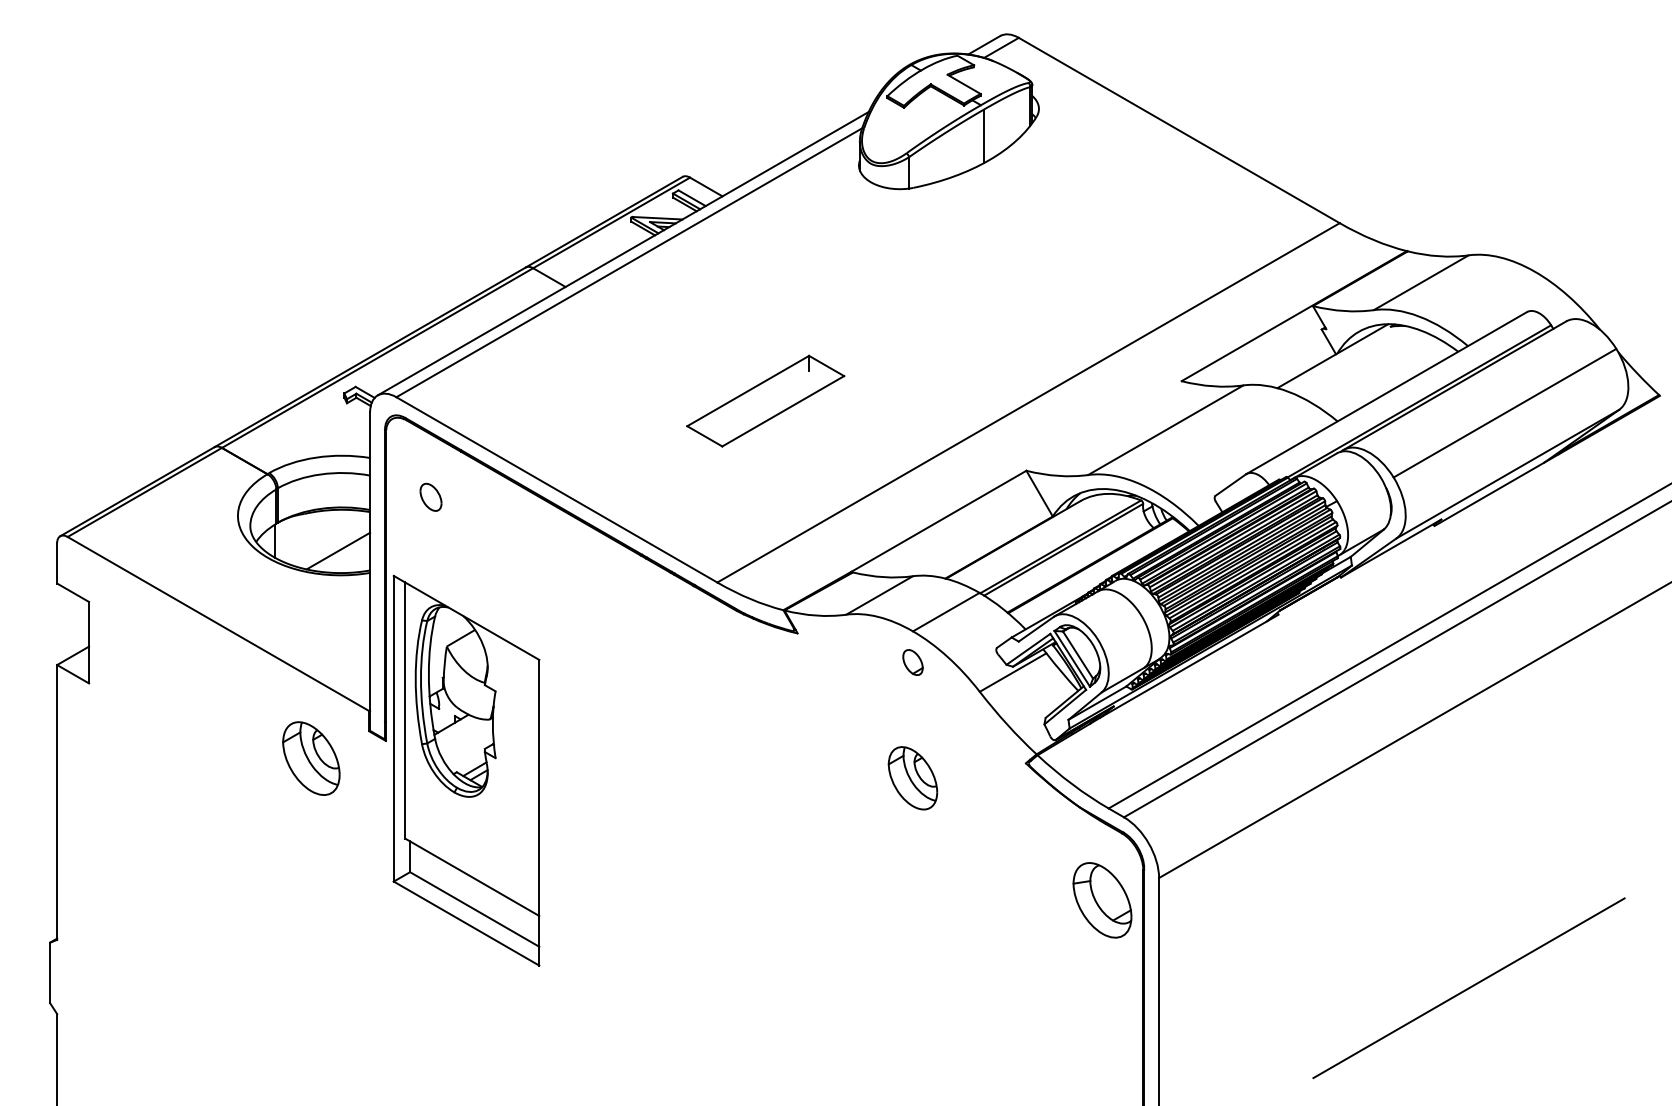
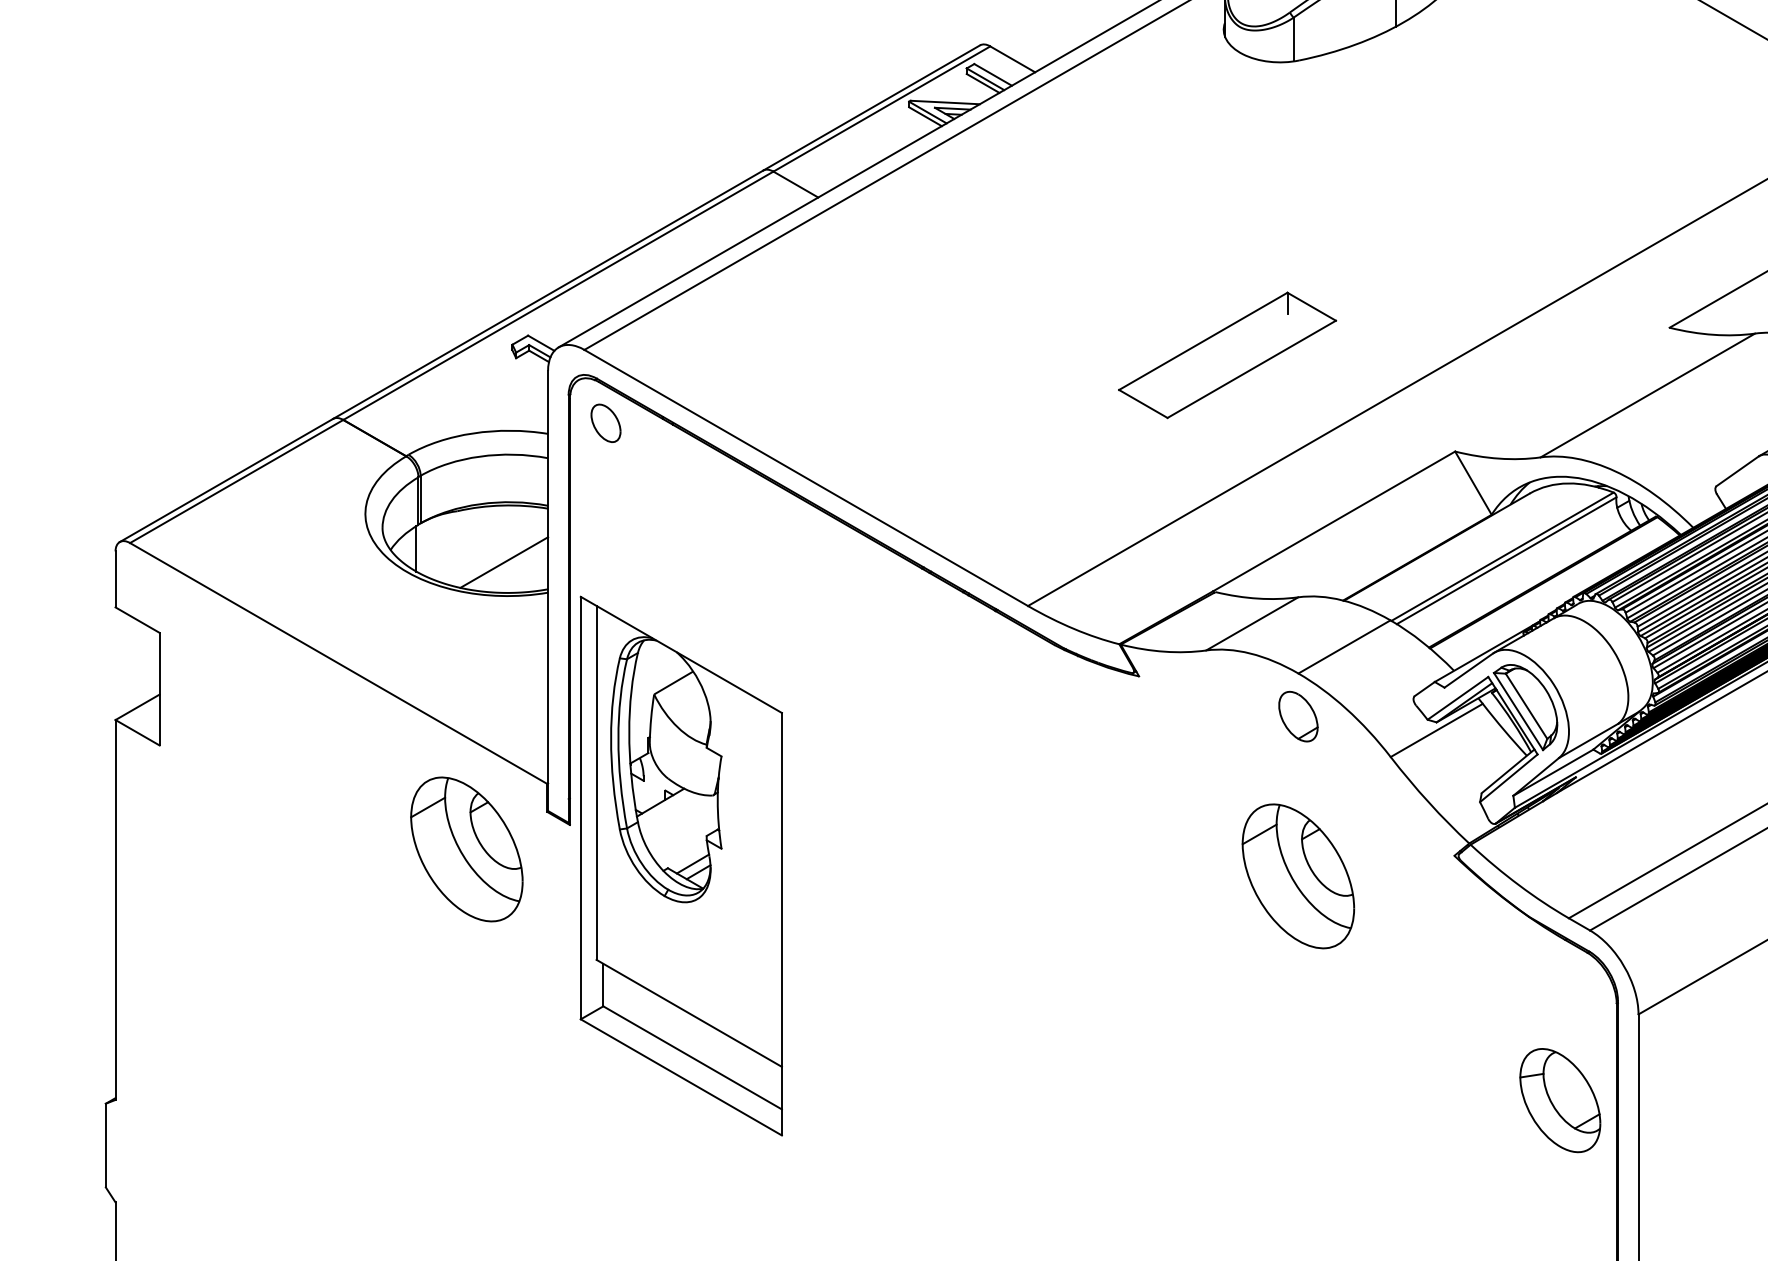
part: (765, 400) -> (1227, 354), moved
part: (430, 496) -> (605, 422), moved
part: (912, 662) -> (1297, 716), size x1.43
part: (311, 758) -> (467, 849), size x1.43
part: (912, 778) -> (1297, 876), size x1.67
part: (1102, 900) -> (1560, 1100), moved

